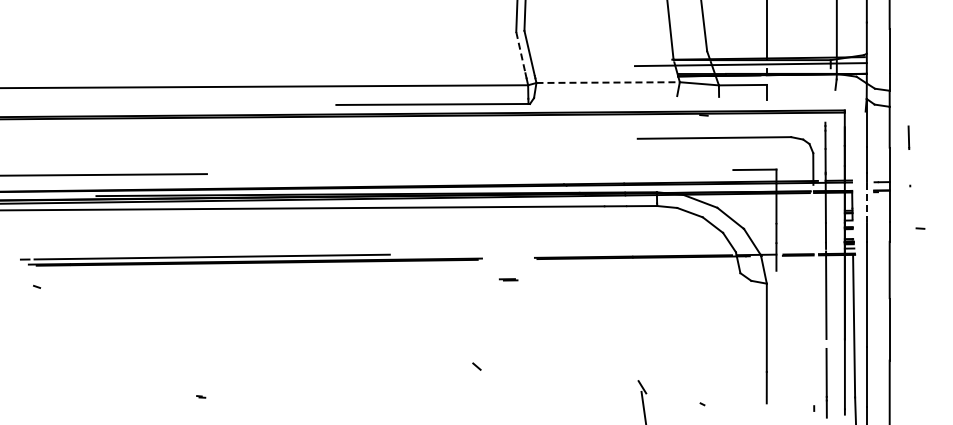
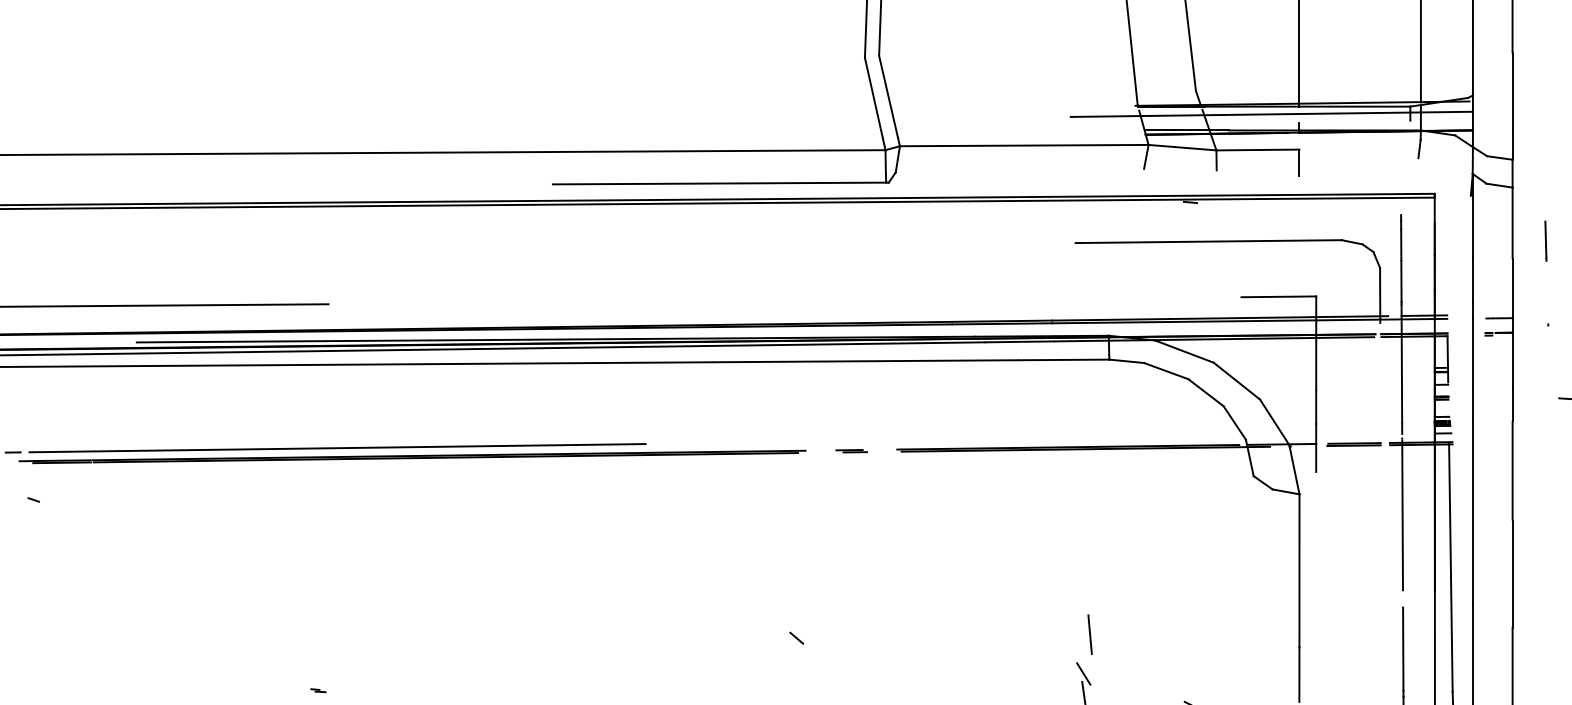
line: (520, 52) -> (872, 93), dashed -> solid
line: (608, 82) -> (1024, 145), dashed -> solid
line: (866, 202) -> (1472, 353), dashed -> solid
line: (508, 279) -> (851, 450), moved
line: (645, 364) -> (1089, 634), added

